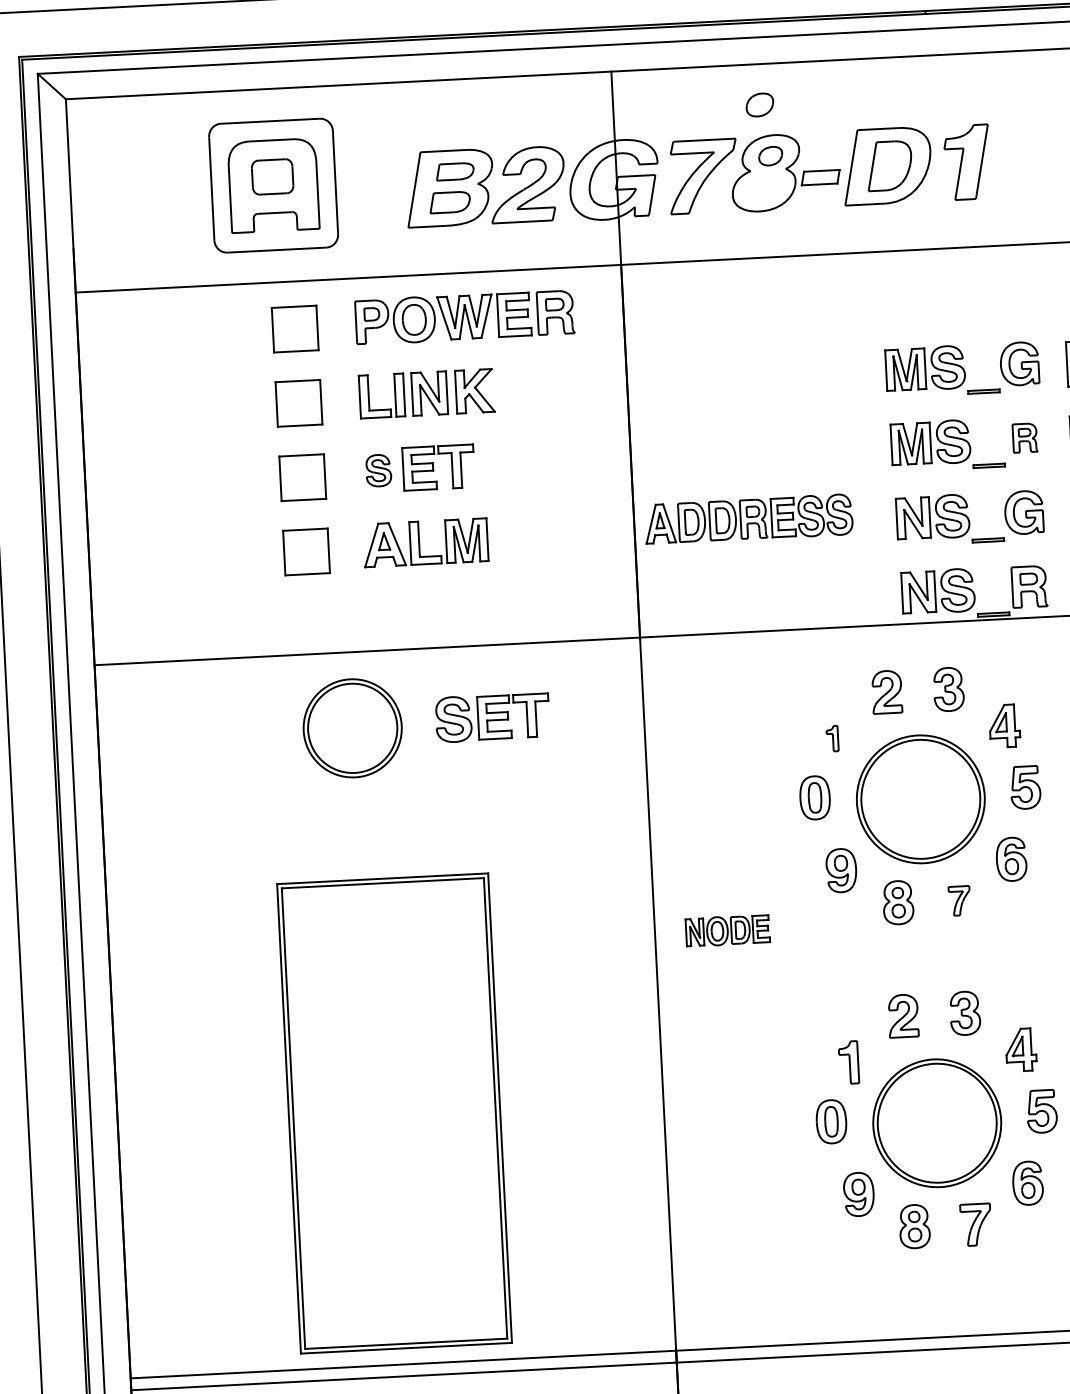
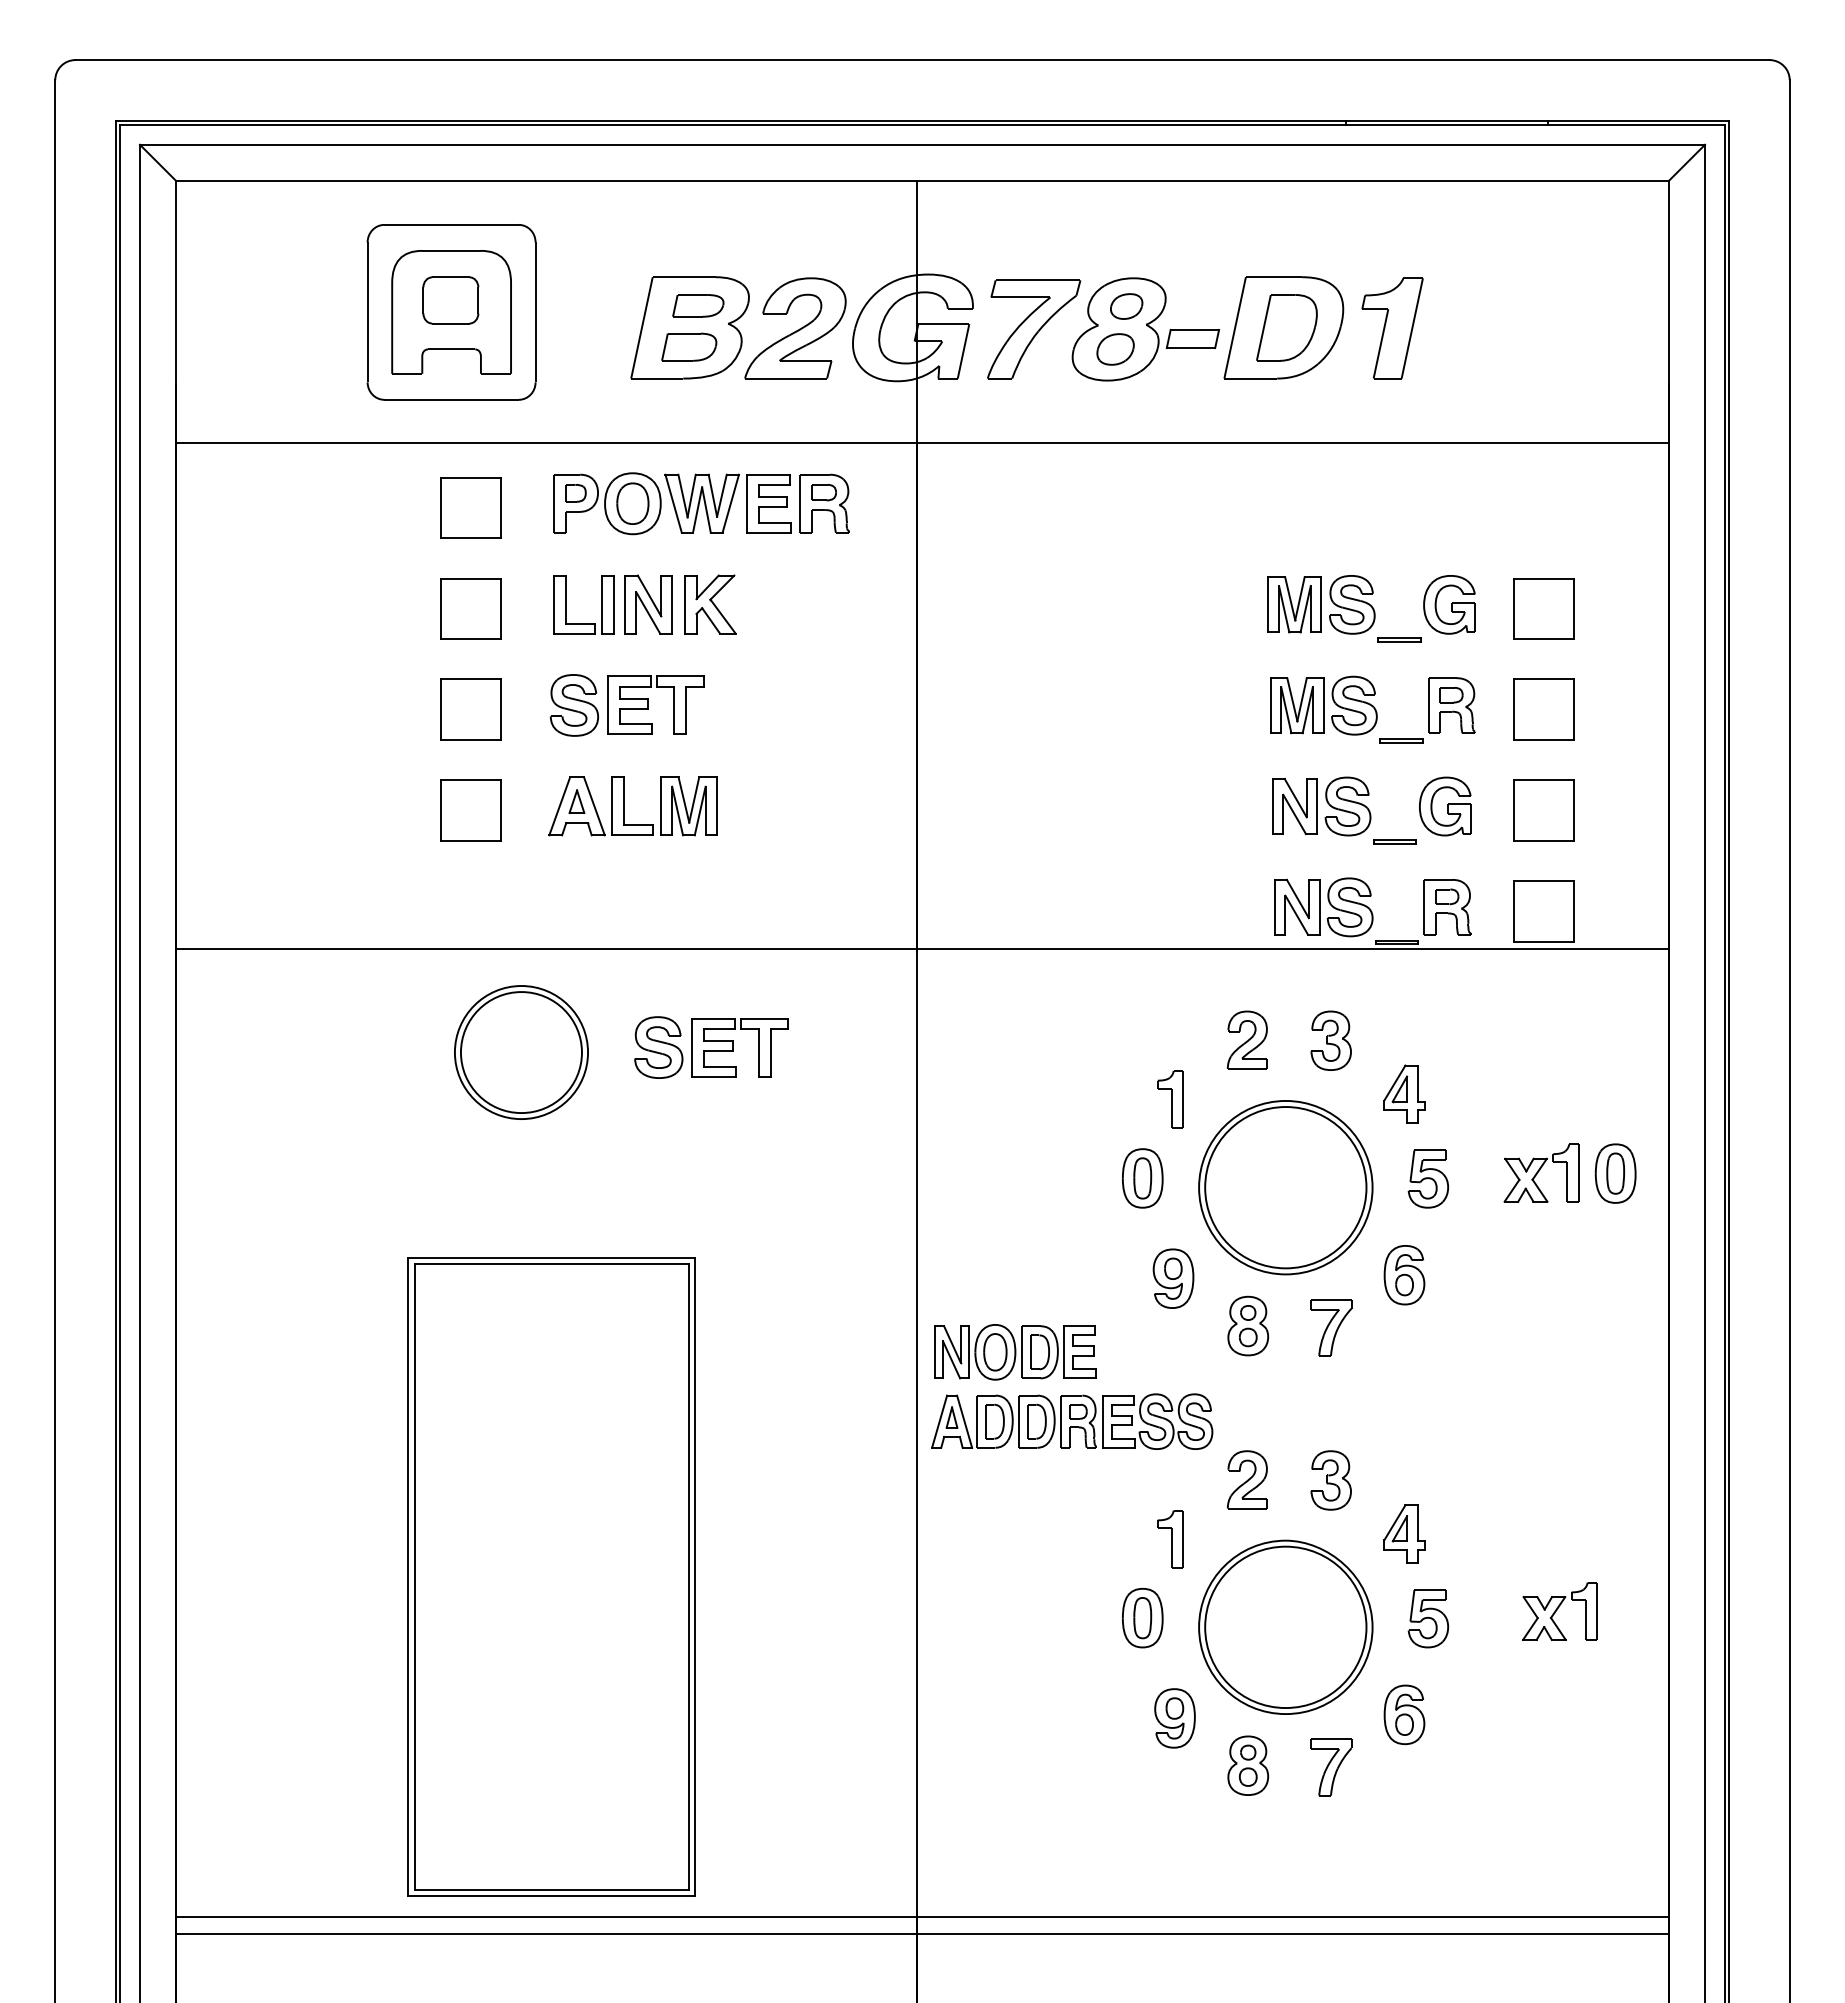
part: (759, 105) -> (1115, 349), moved
part: (1024, 437) -> (1451, 705), size x1.43
part: (378, 470) -> (573, 705), size x1.43
part: (749, 519) -> (1072, 1421), moved
part: (832, 738) -> (1170, 1099), size x1.67
part: (959, 900) -> (1331, 1327), size x1.43
part: (727, 930) -> (1015, 1352), size x1.43

